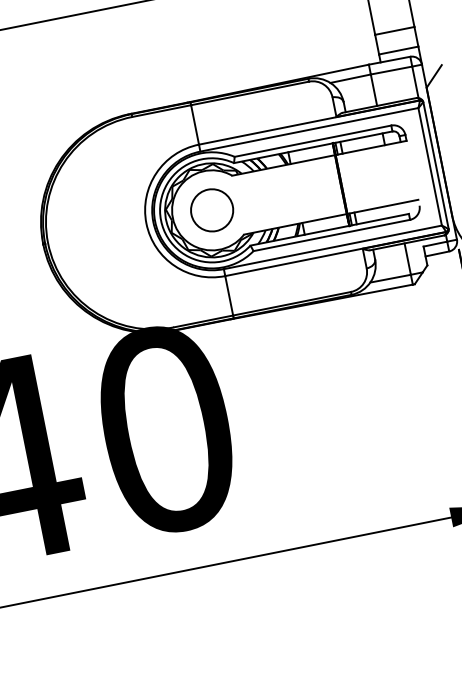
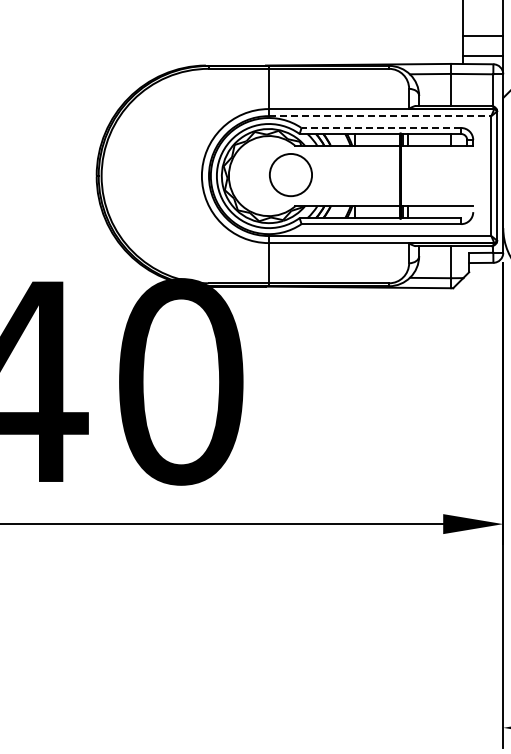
line: (309, 130) -> (380, 116), solid -> dashed
line: (313, 141) -> (381, 128), solid -> dashed
circle: (211, 210) -> (290, 175), moved

